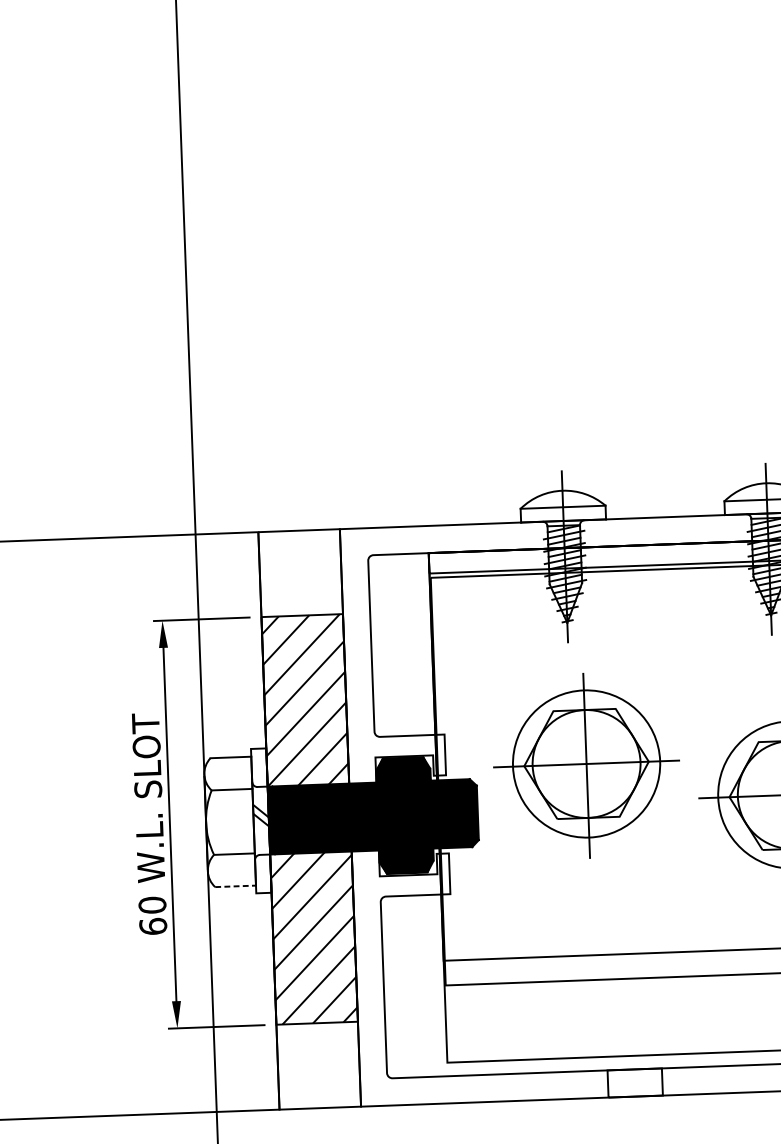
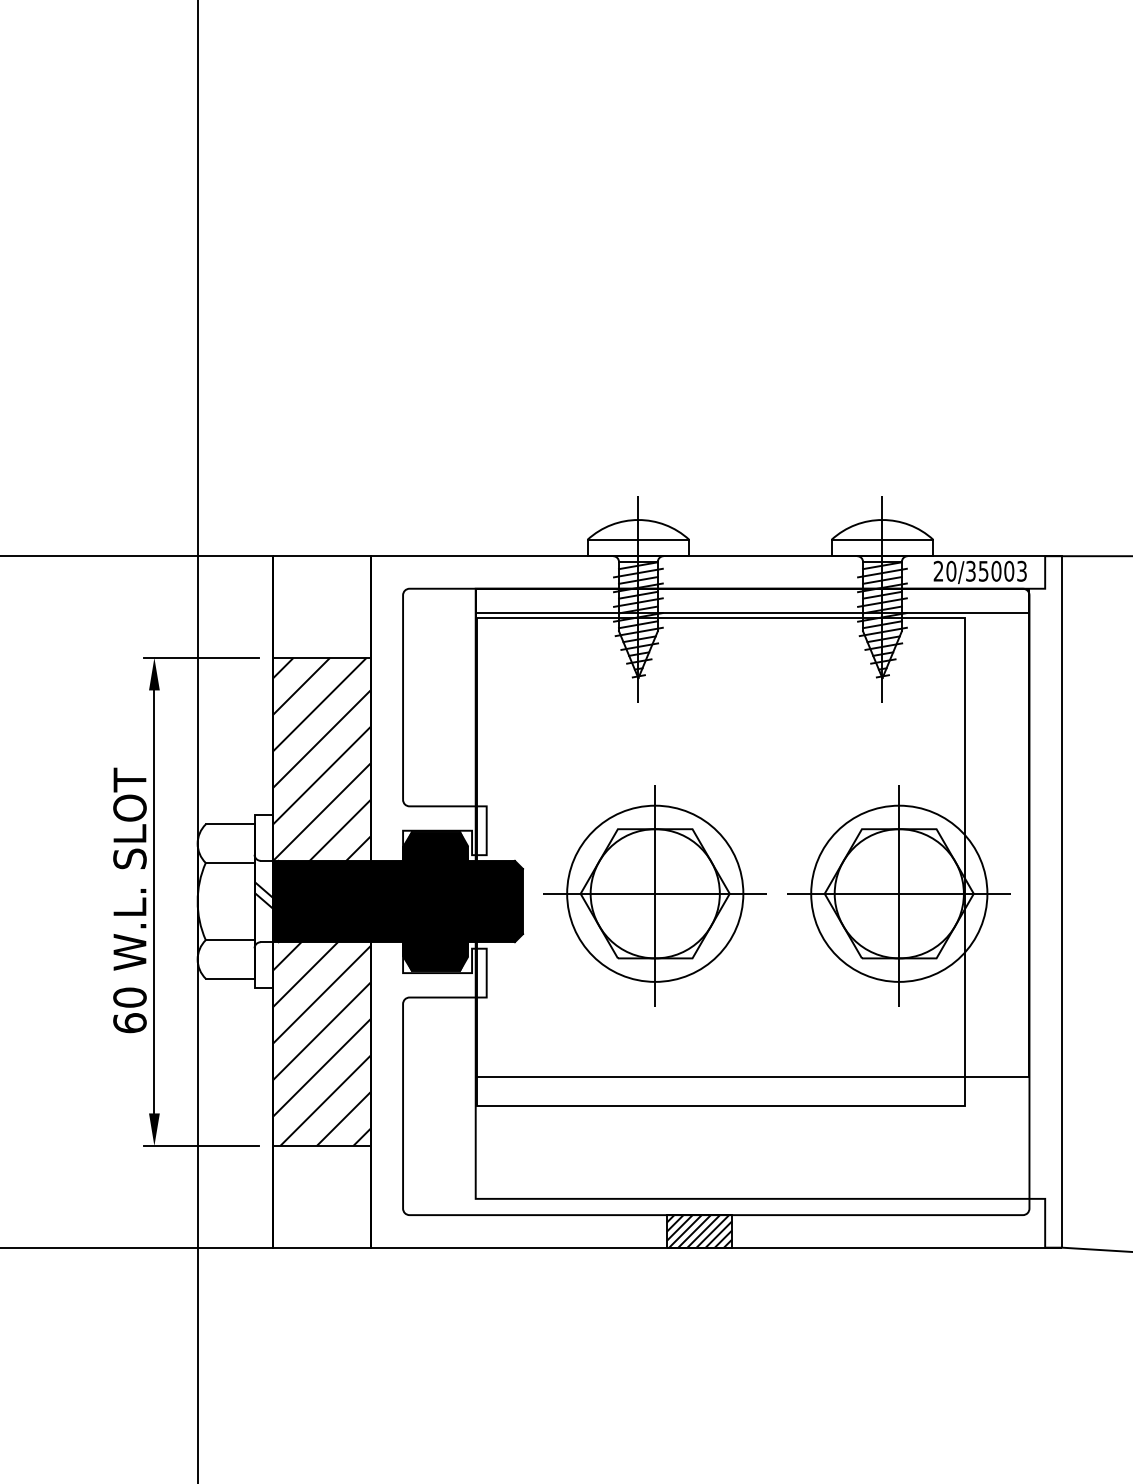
part: (586, 765) -> (654, 895), moved
line: (235, 886) -> (230, 978), dashed -> solid
hatch: (634, 1083) -> (698, 1231), added

